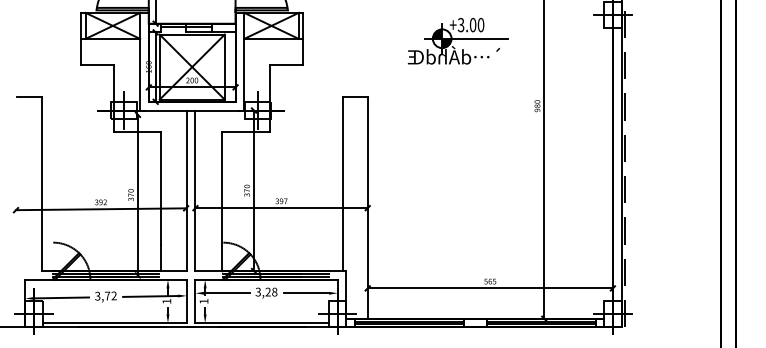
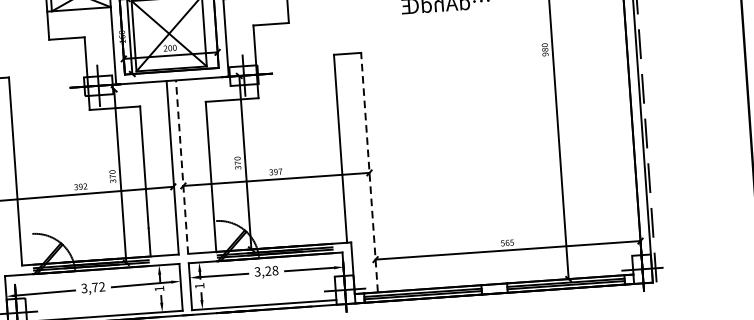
line: (195, 190) -> (182, 166), solid -> dashed
line: (367, 207) -> (369, 172), solid -> dashed

